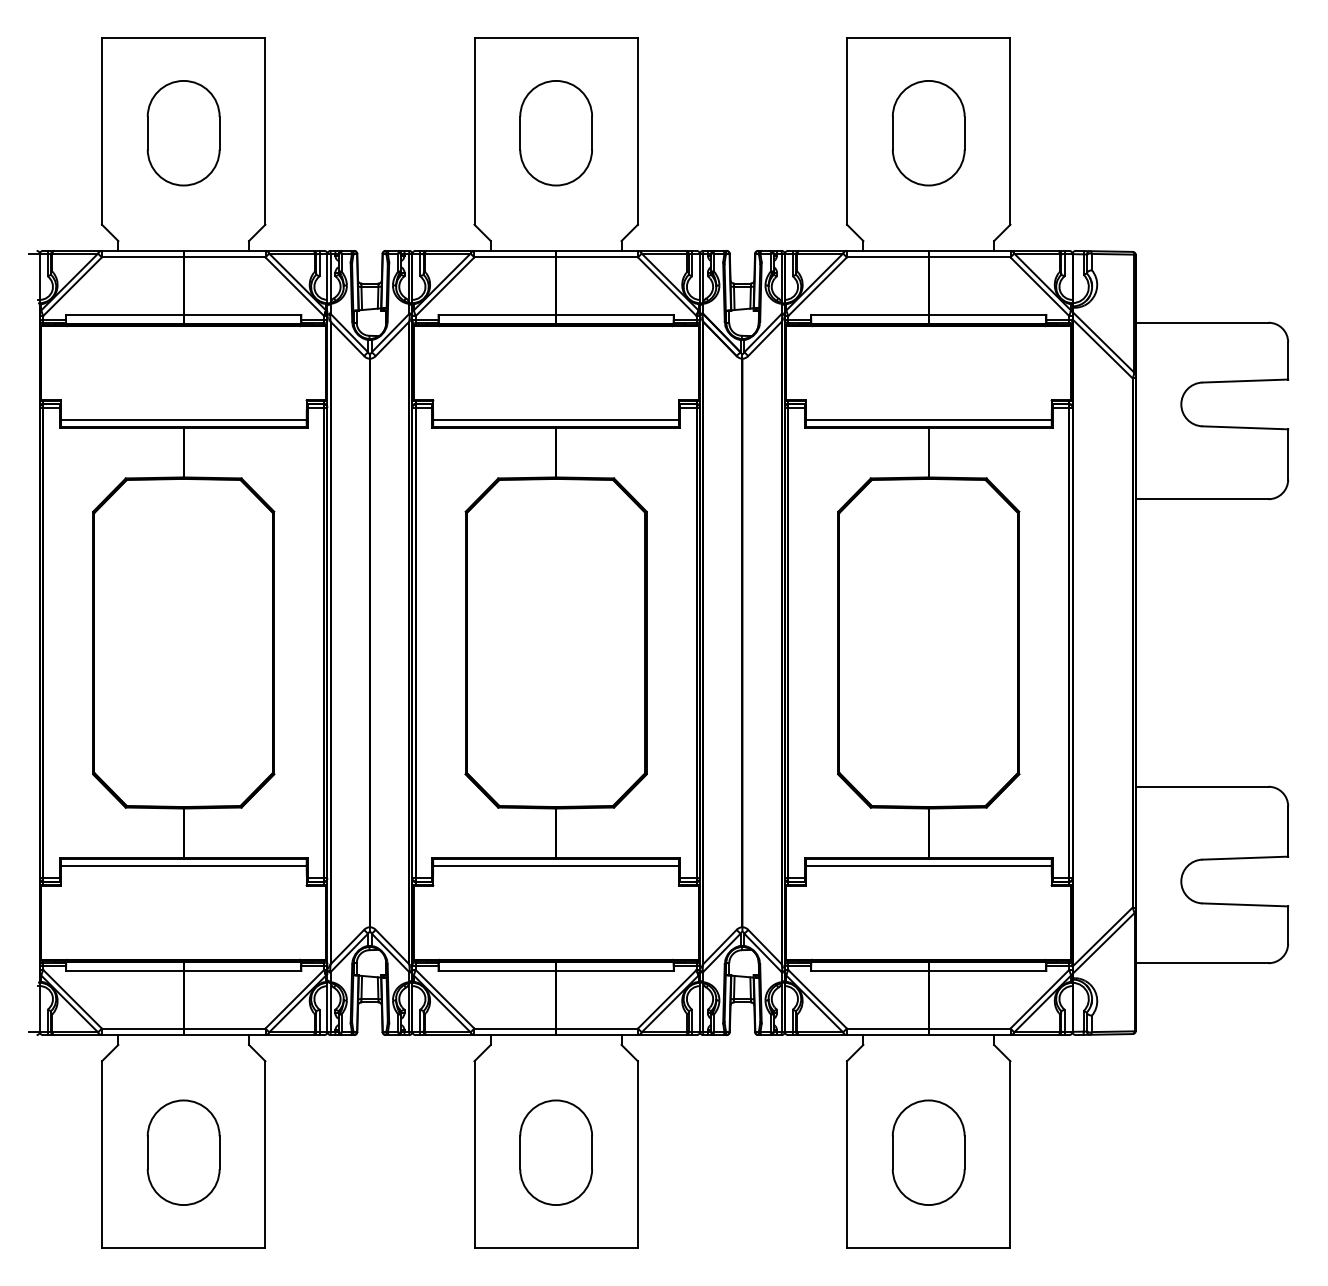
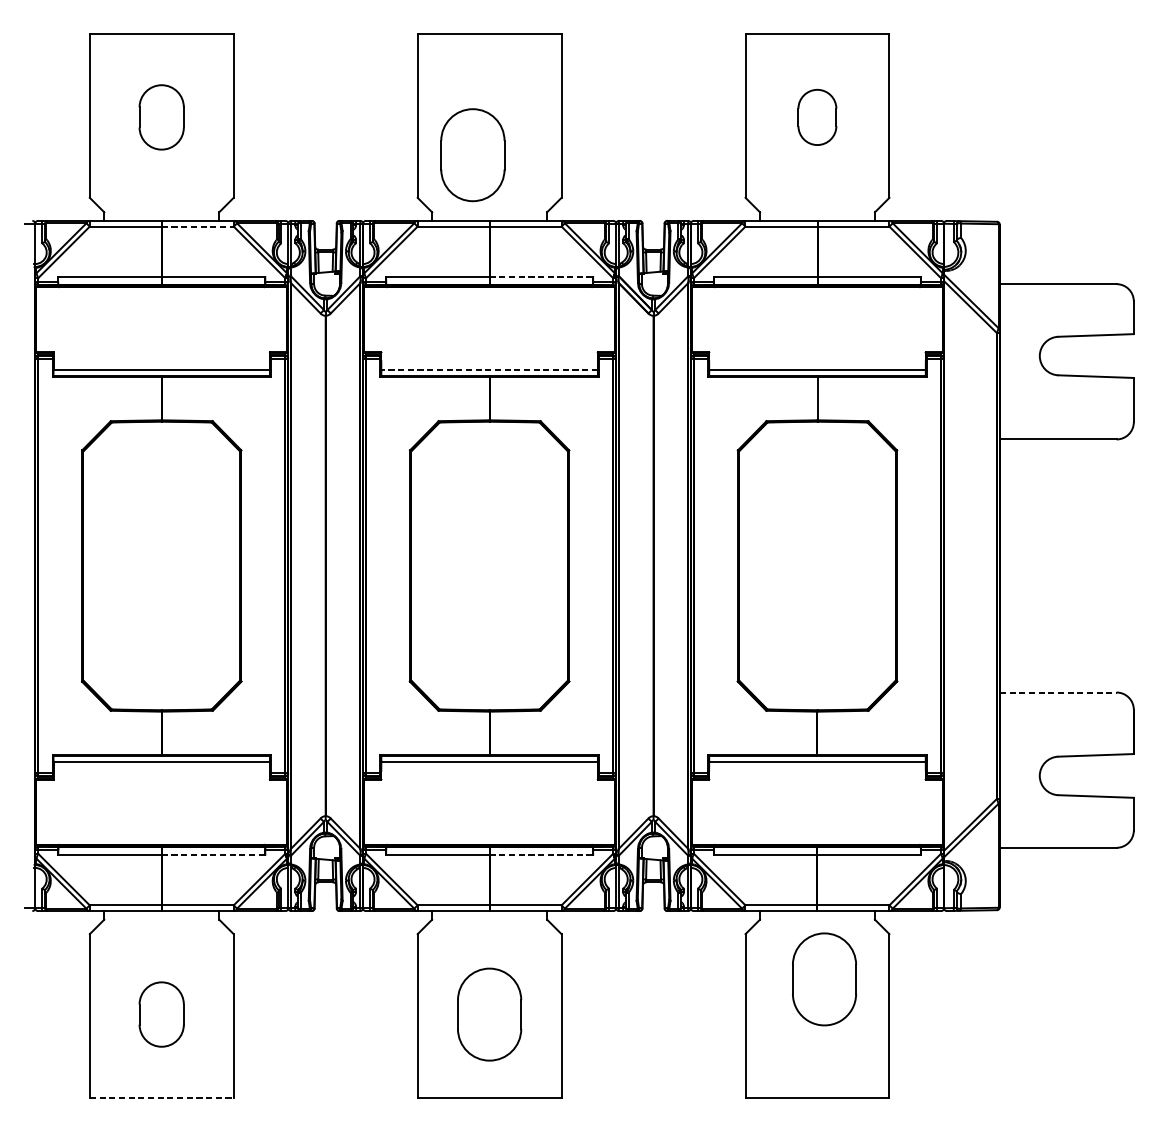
part: (183, 133) -> (161, 117), size x0.7
part: (555, 133) -> (472, 155), moved
part: (928, 133) -> (817, 117), size x0.6
line: (224, 257) -> (197, 226), solid -> dashed
line: (615, 314) -> (541, 276), solid -> dashed
line: (556, 420) -> (489, 370), solid -> dashed
line: (1202, 786) -> (1058, 692), solid -> dashed
line: (242, 971) -> (213, 855), solid -> dashed
line: (615, 971) -> (541, 855), solid -> dashed
part: (183, 1152) -> (161, 1014), size x0.7
part: (928, 1152) -> (824, 979), moved
line: (183, 1247) -> (161, 1098), solid -> dashed

